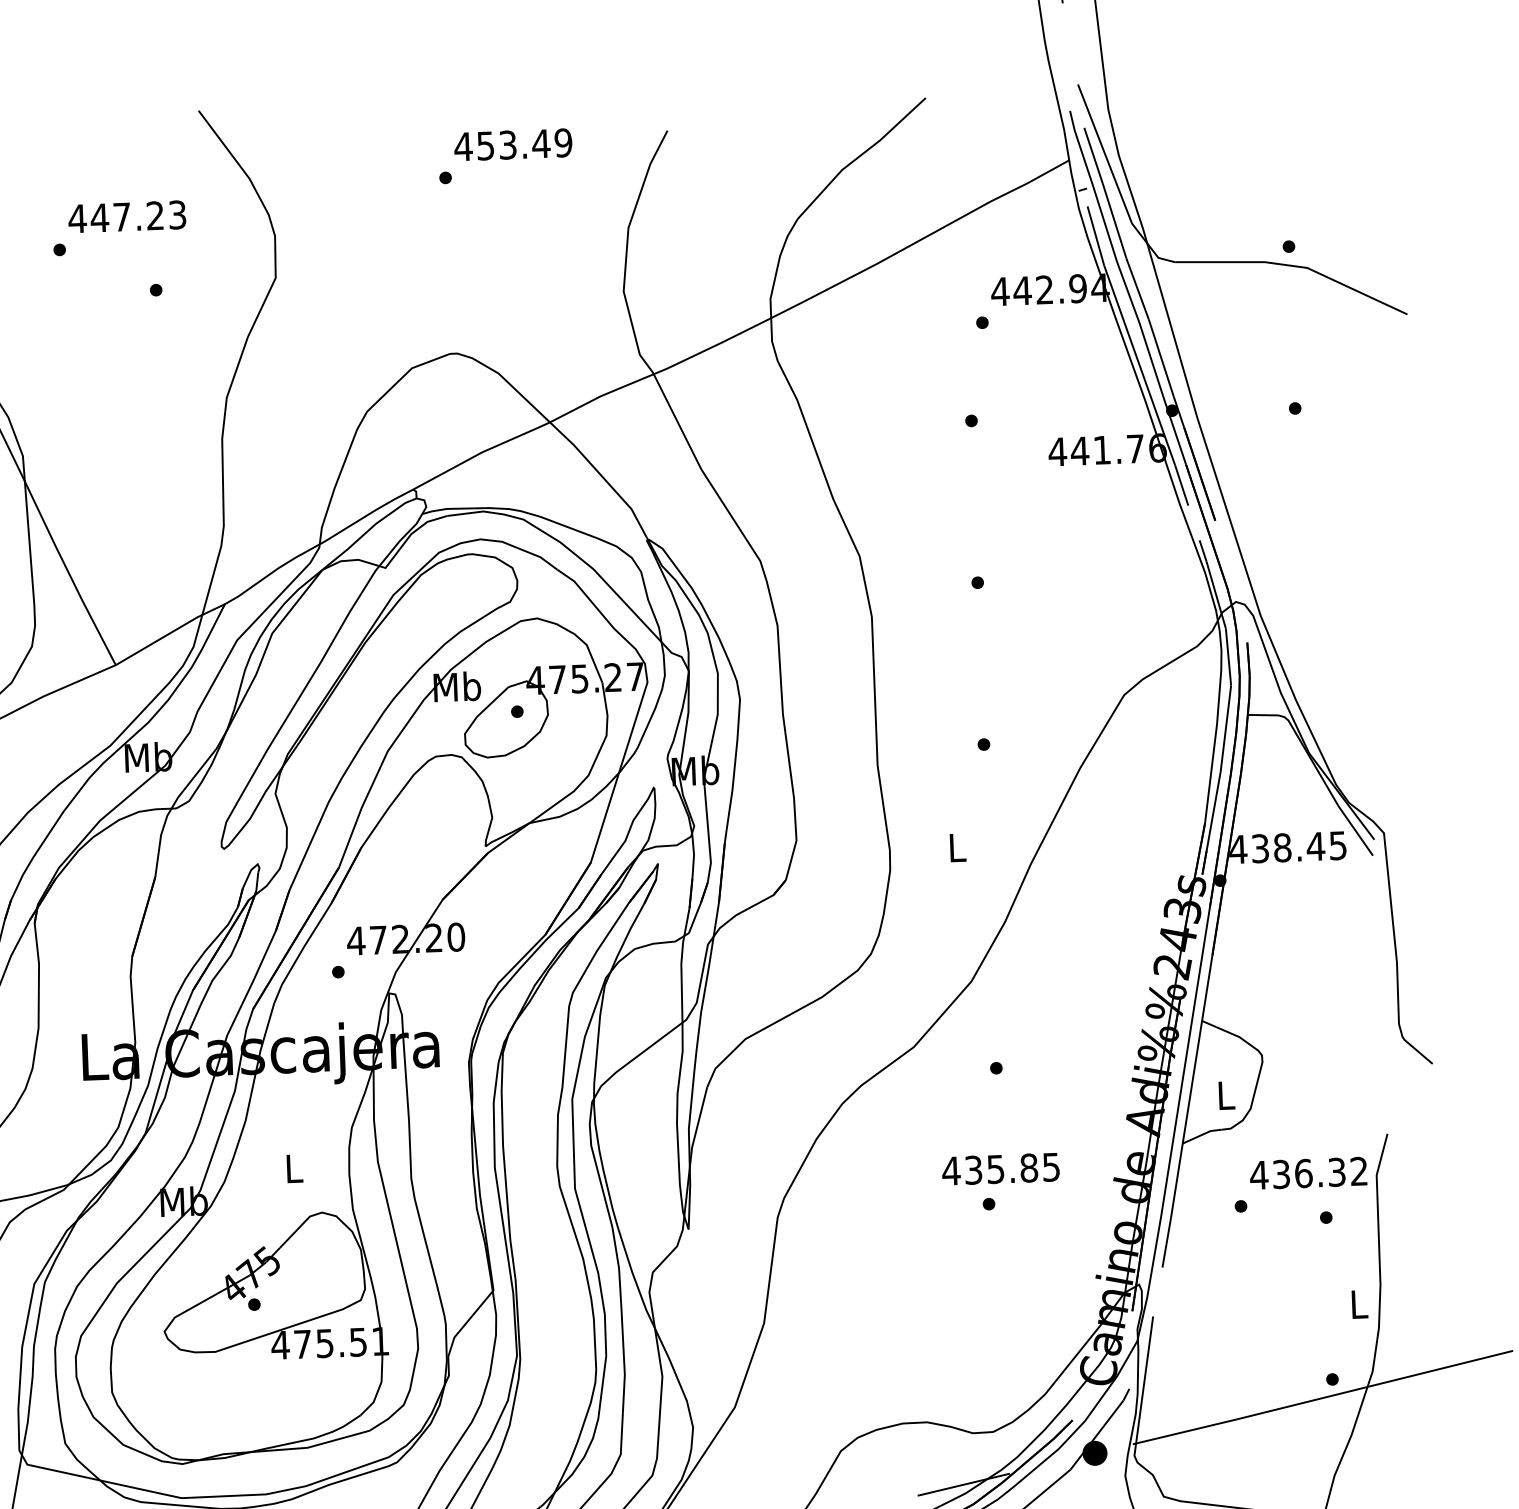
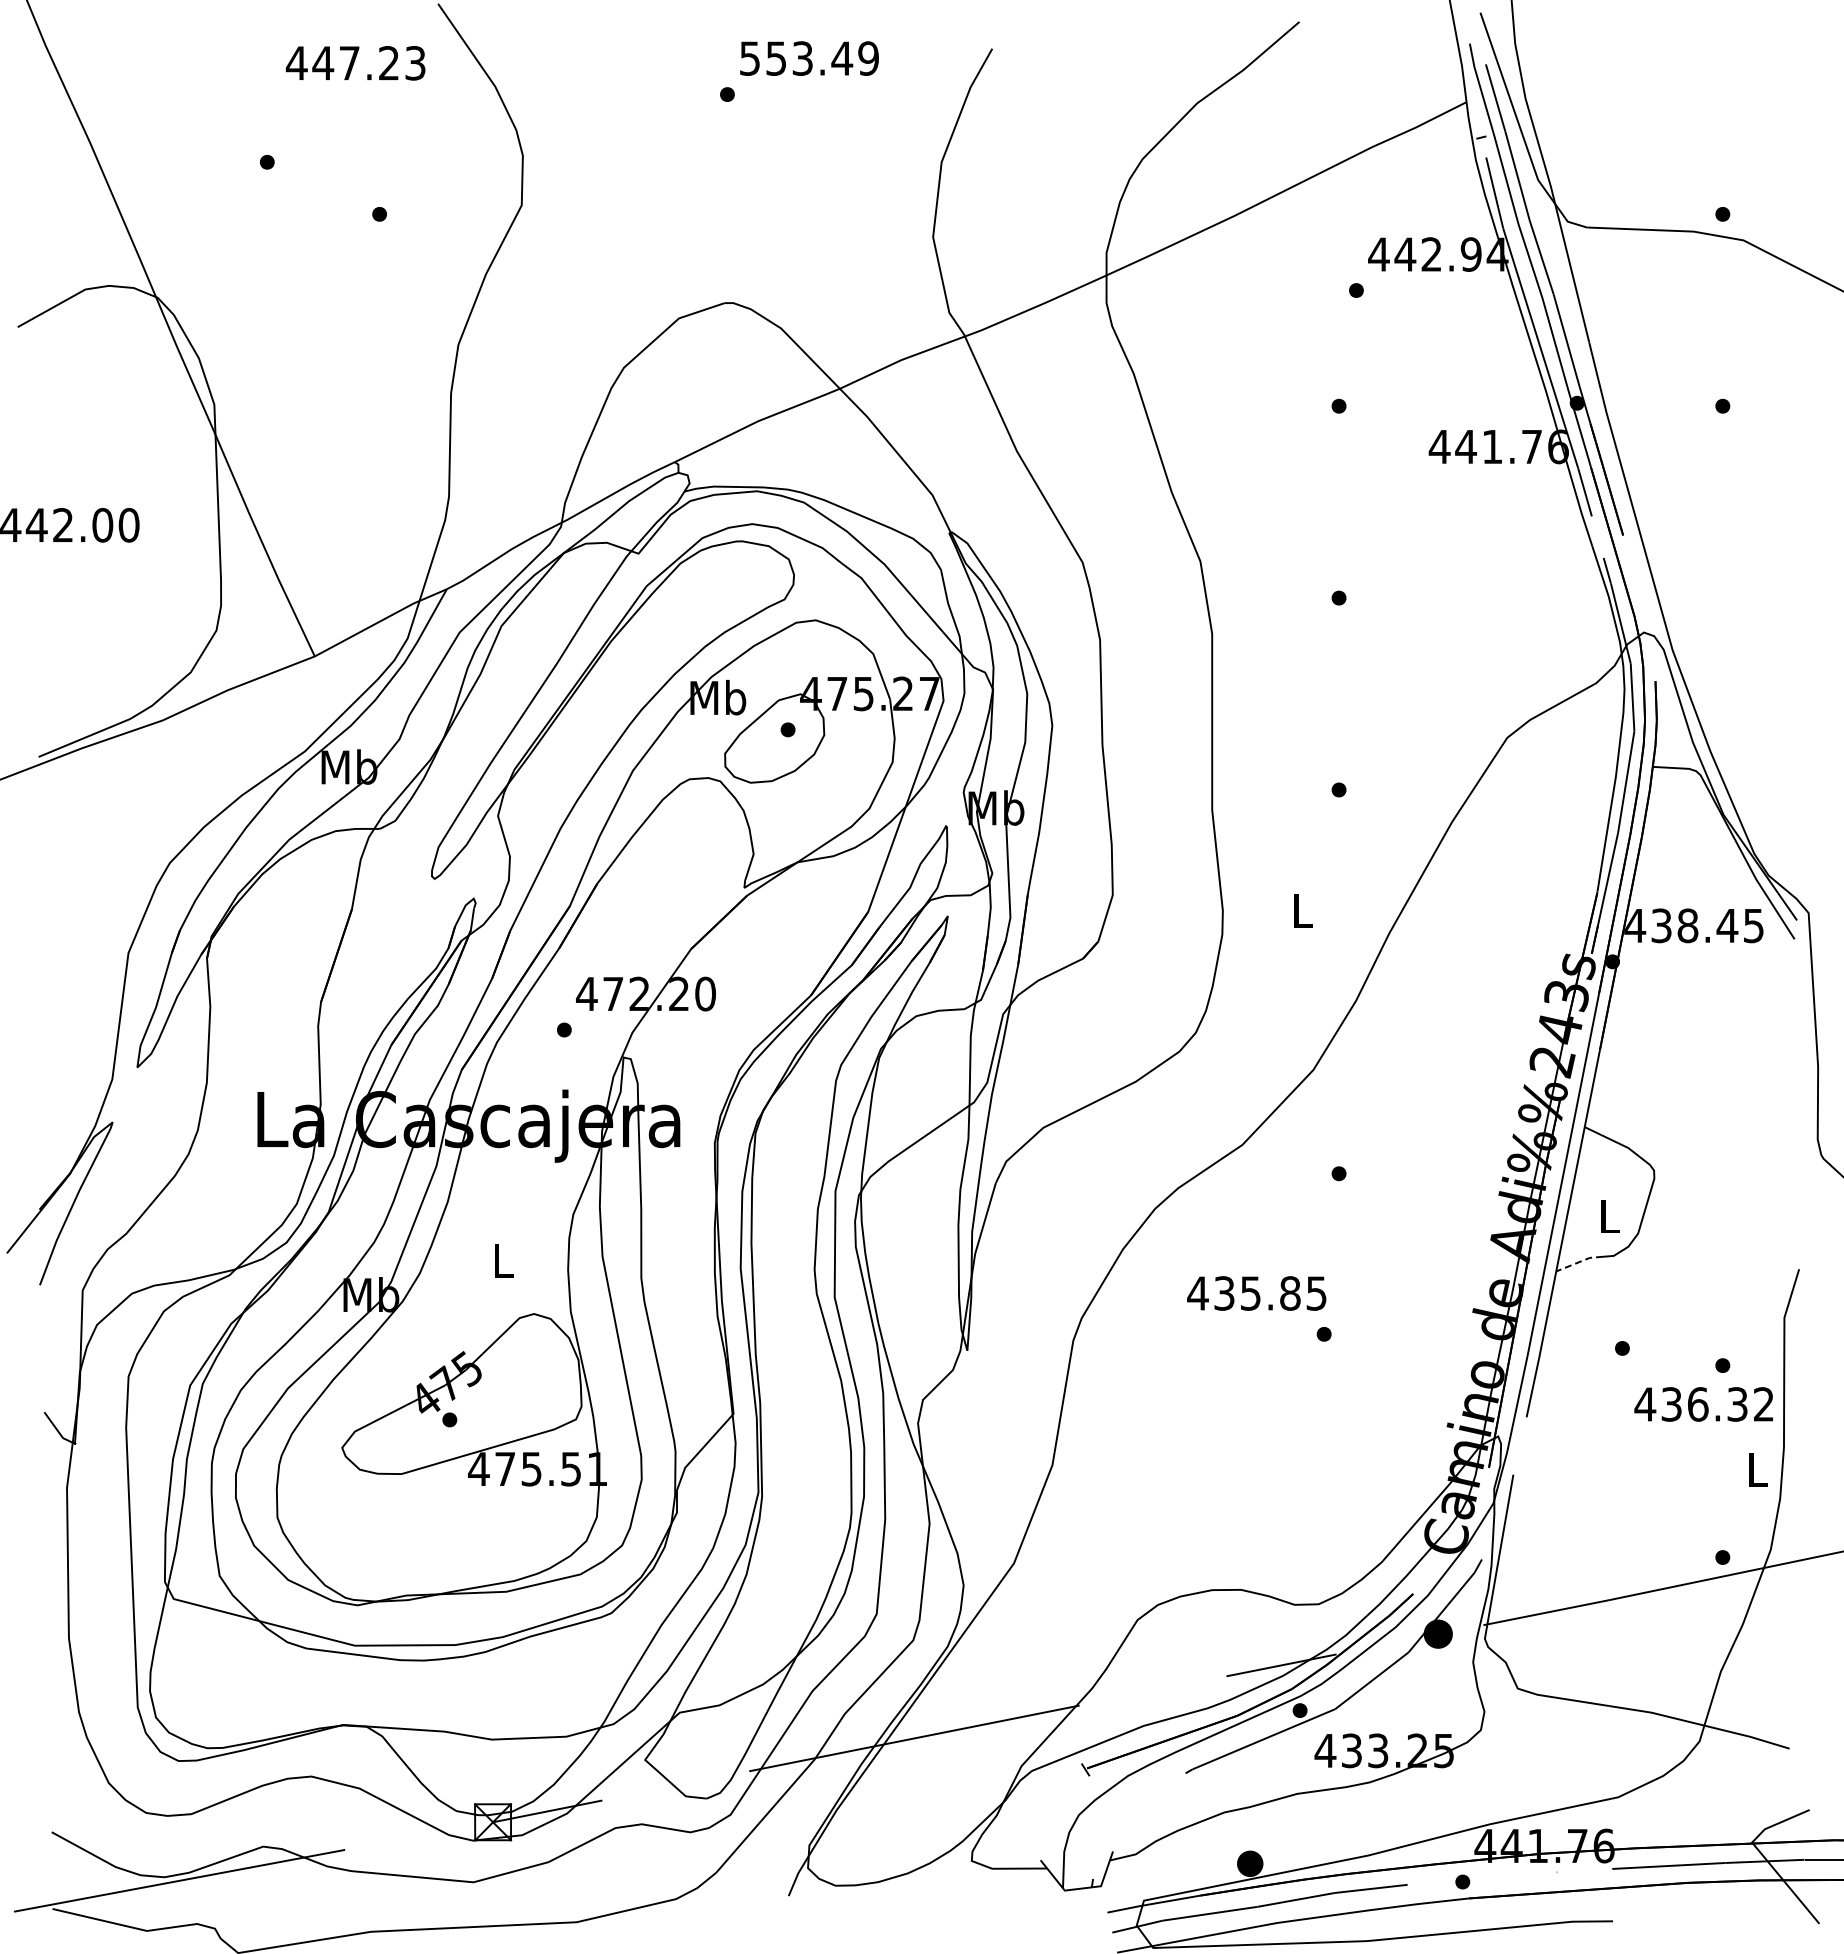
text: (463, 146) -> (749, 58), 453.49 -> 553.49
text: (127, 217) -> (355, 63), moved
line: (1202, 1134) -> (1579, 1261), solid -> dashed
text: (1000, 1169) -> (1256, 1293), moved
text: (1308, 1173) -> (1703, 1404), moved

